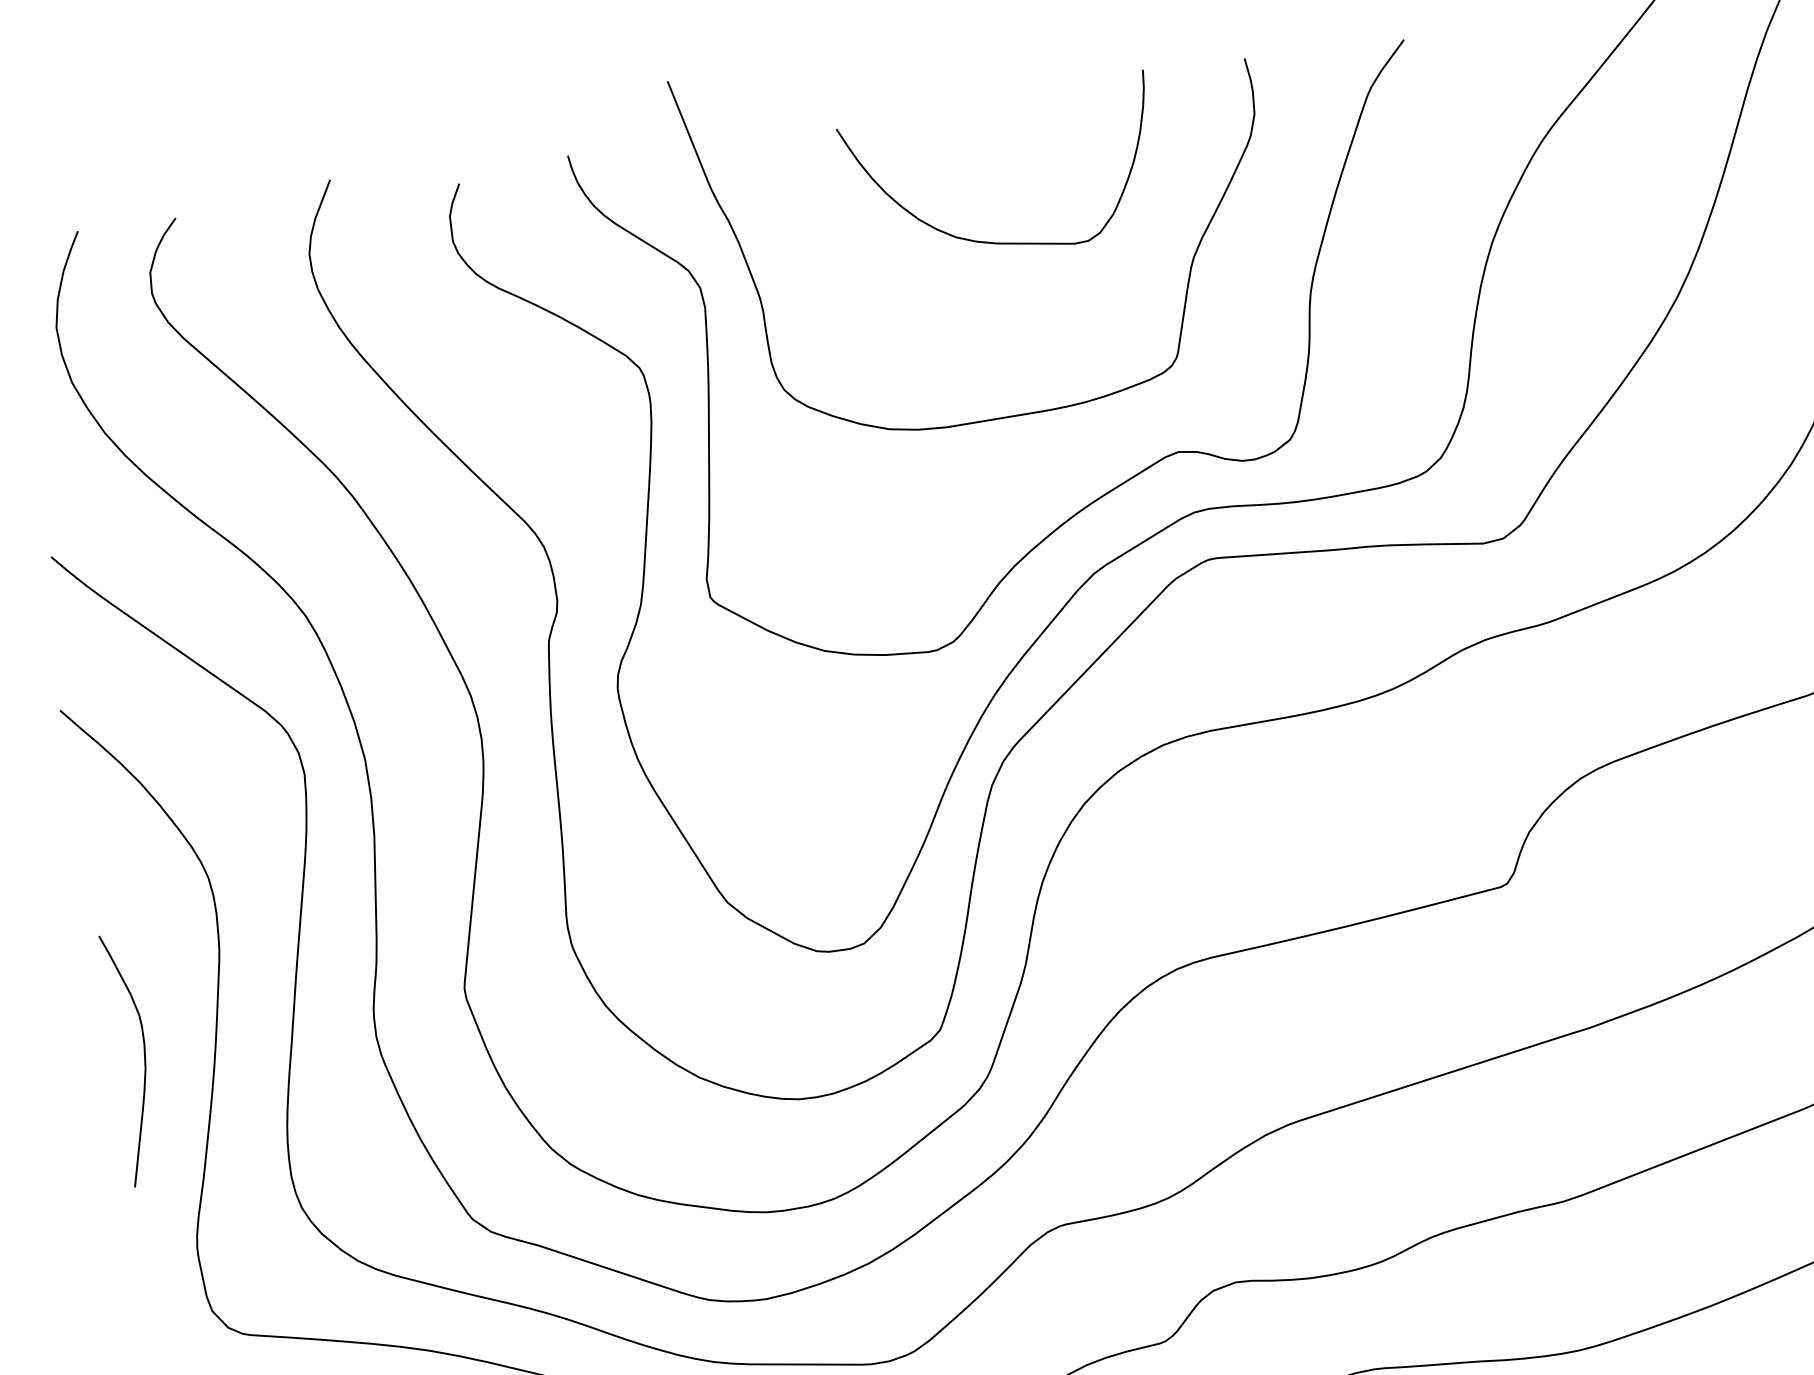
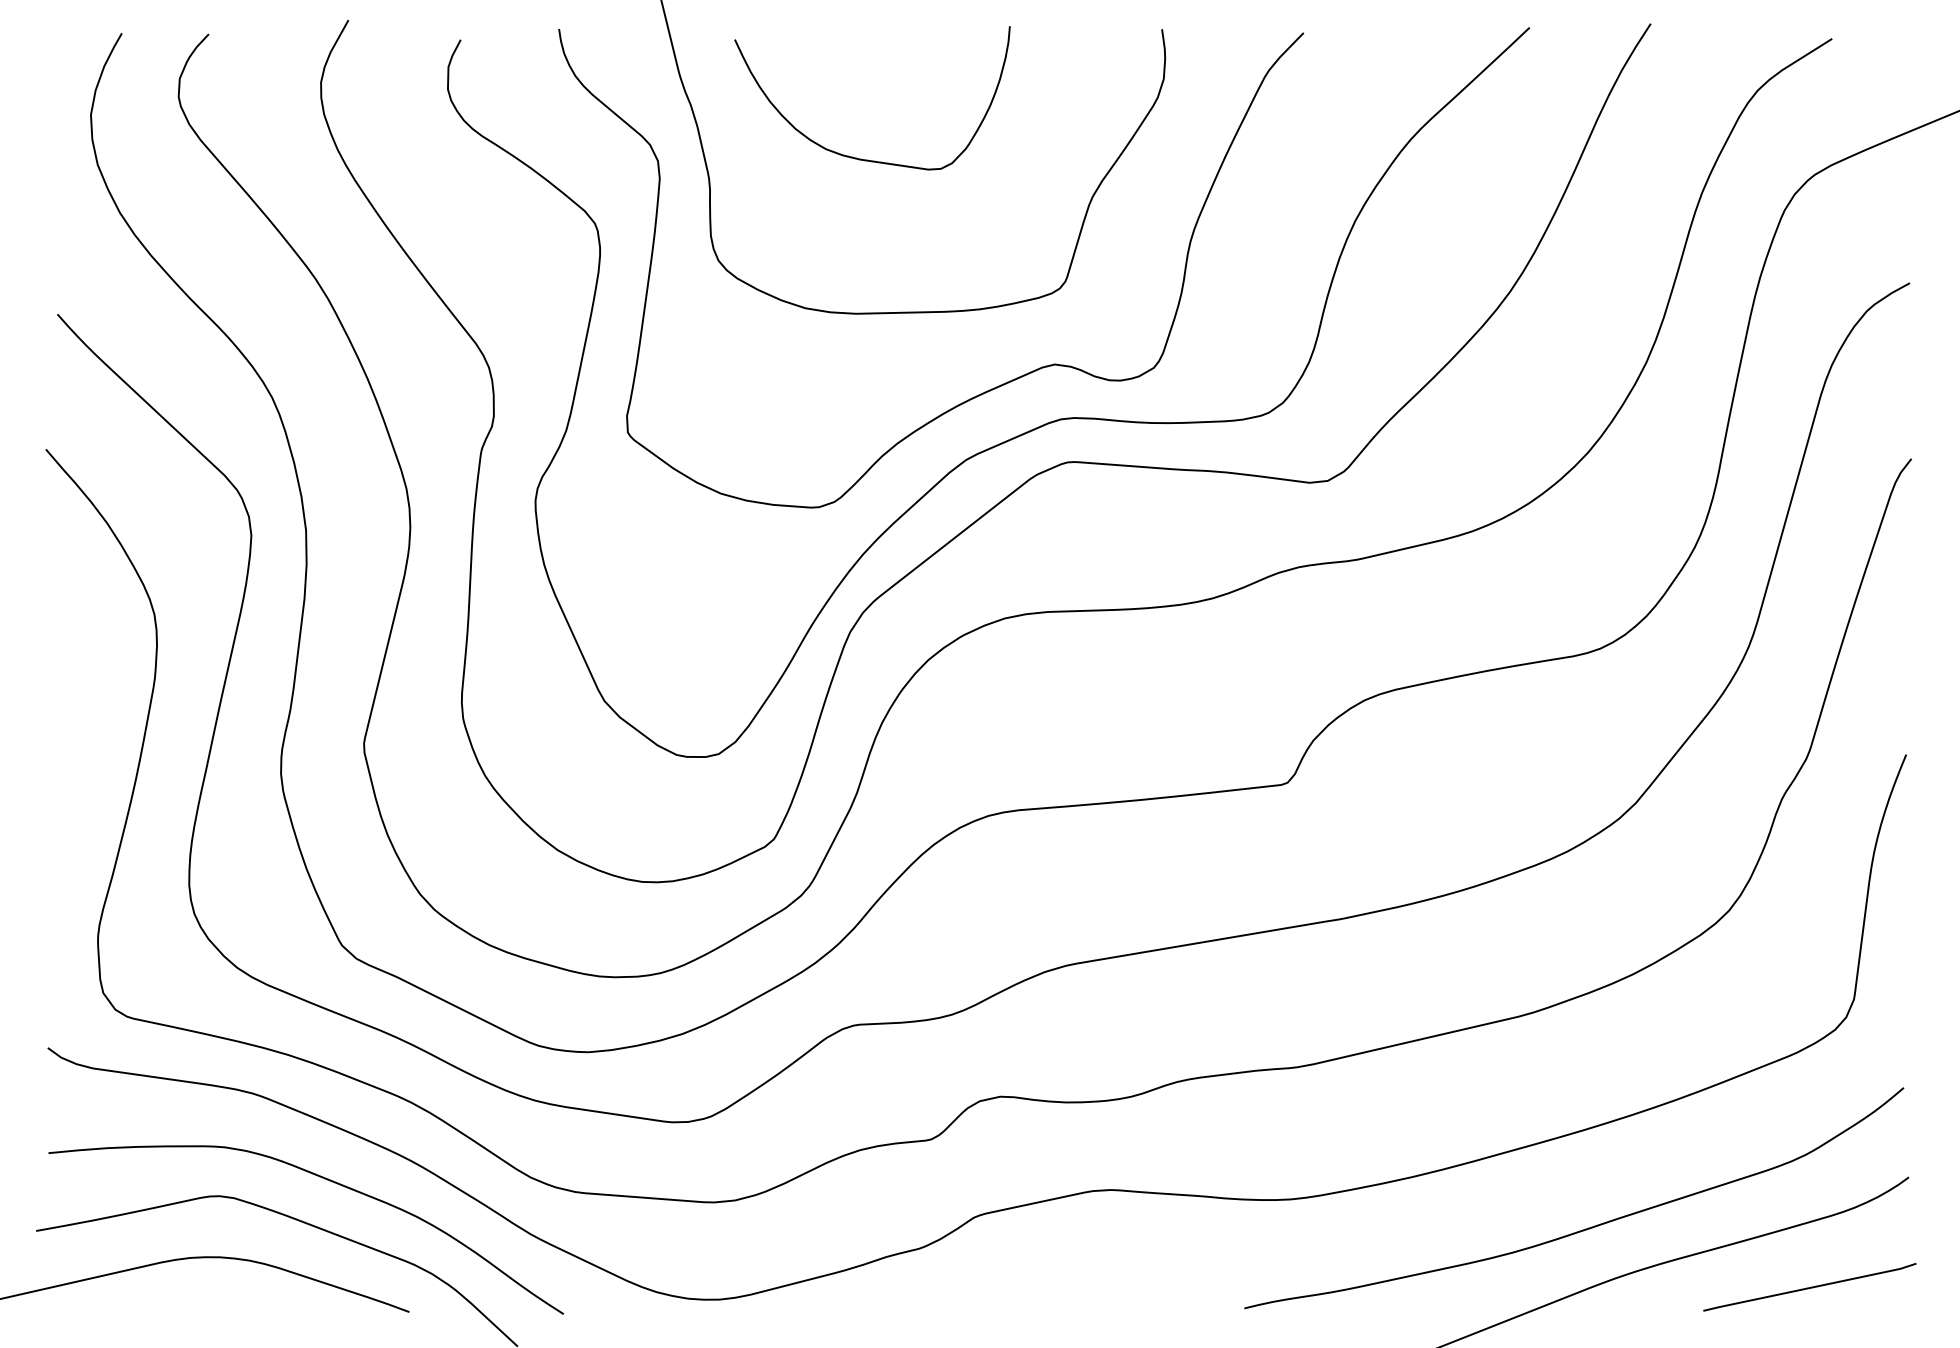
curve: (997, 242) -> (861, 158), moved
curve: (143, 1058) -> (75, 763), removed

